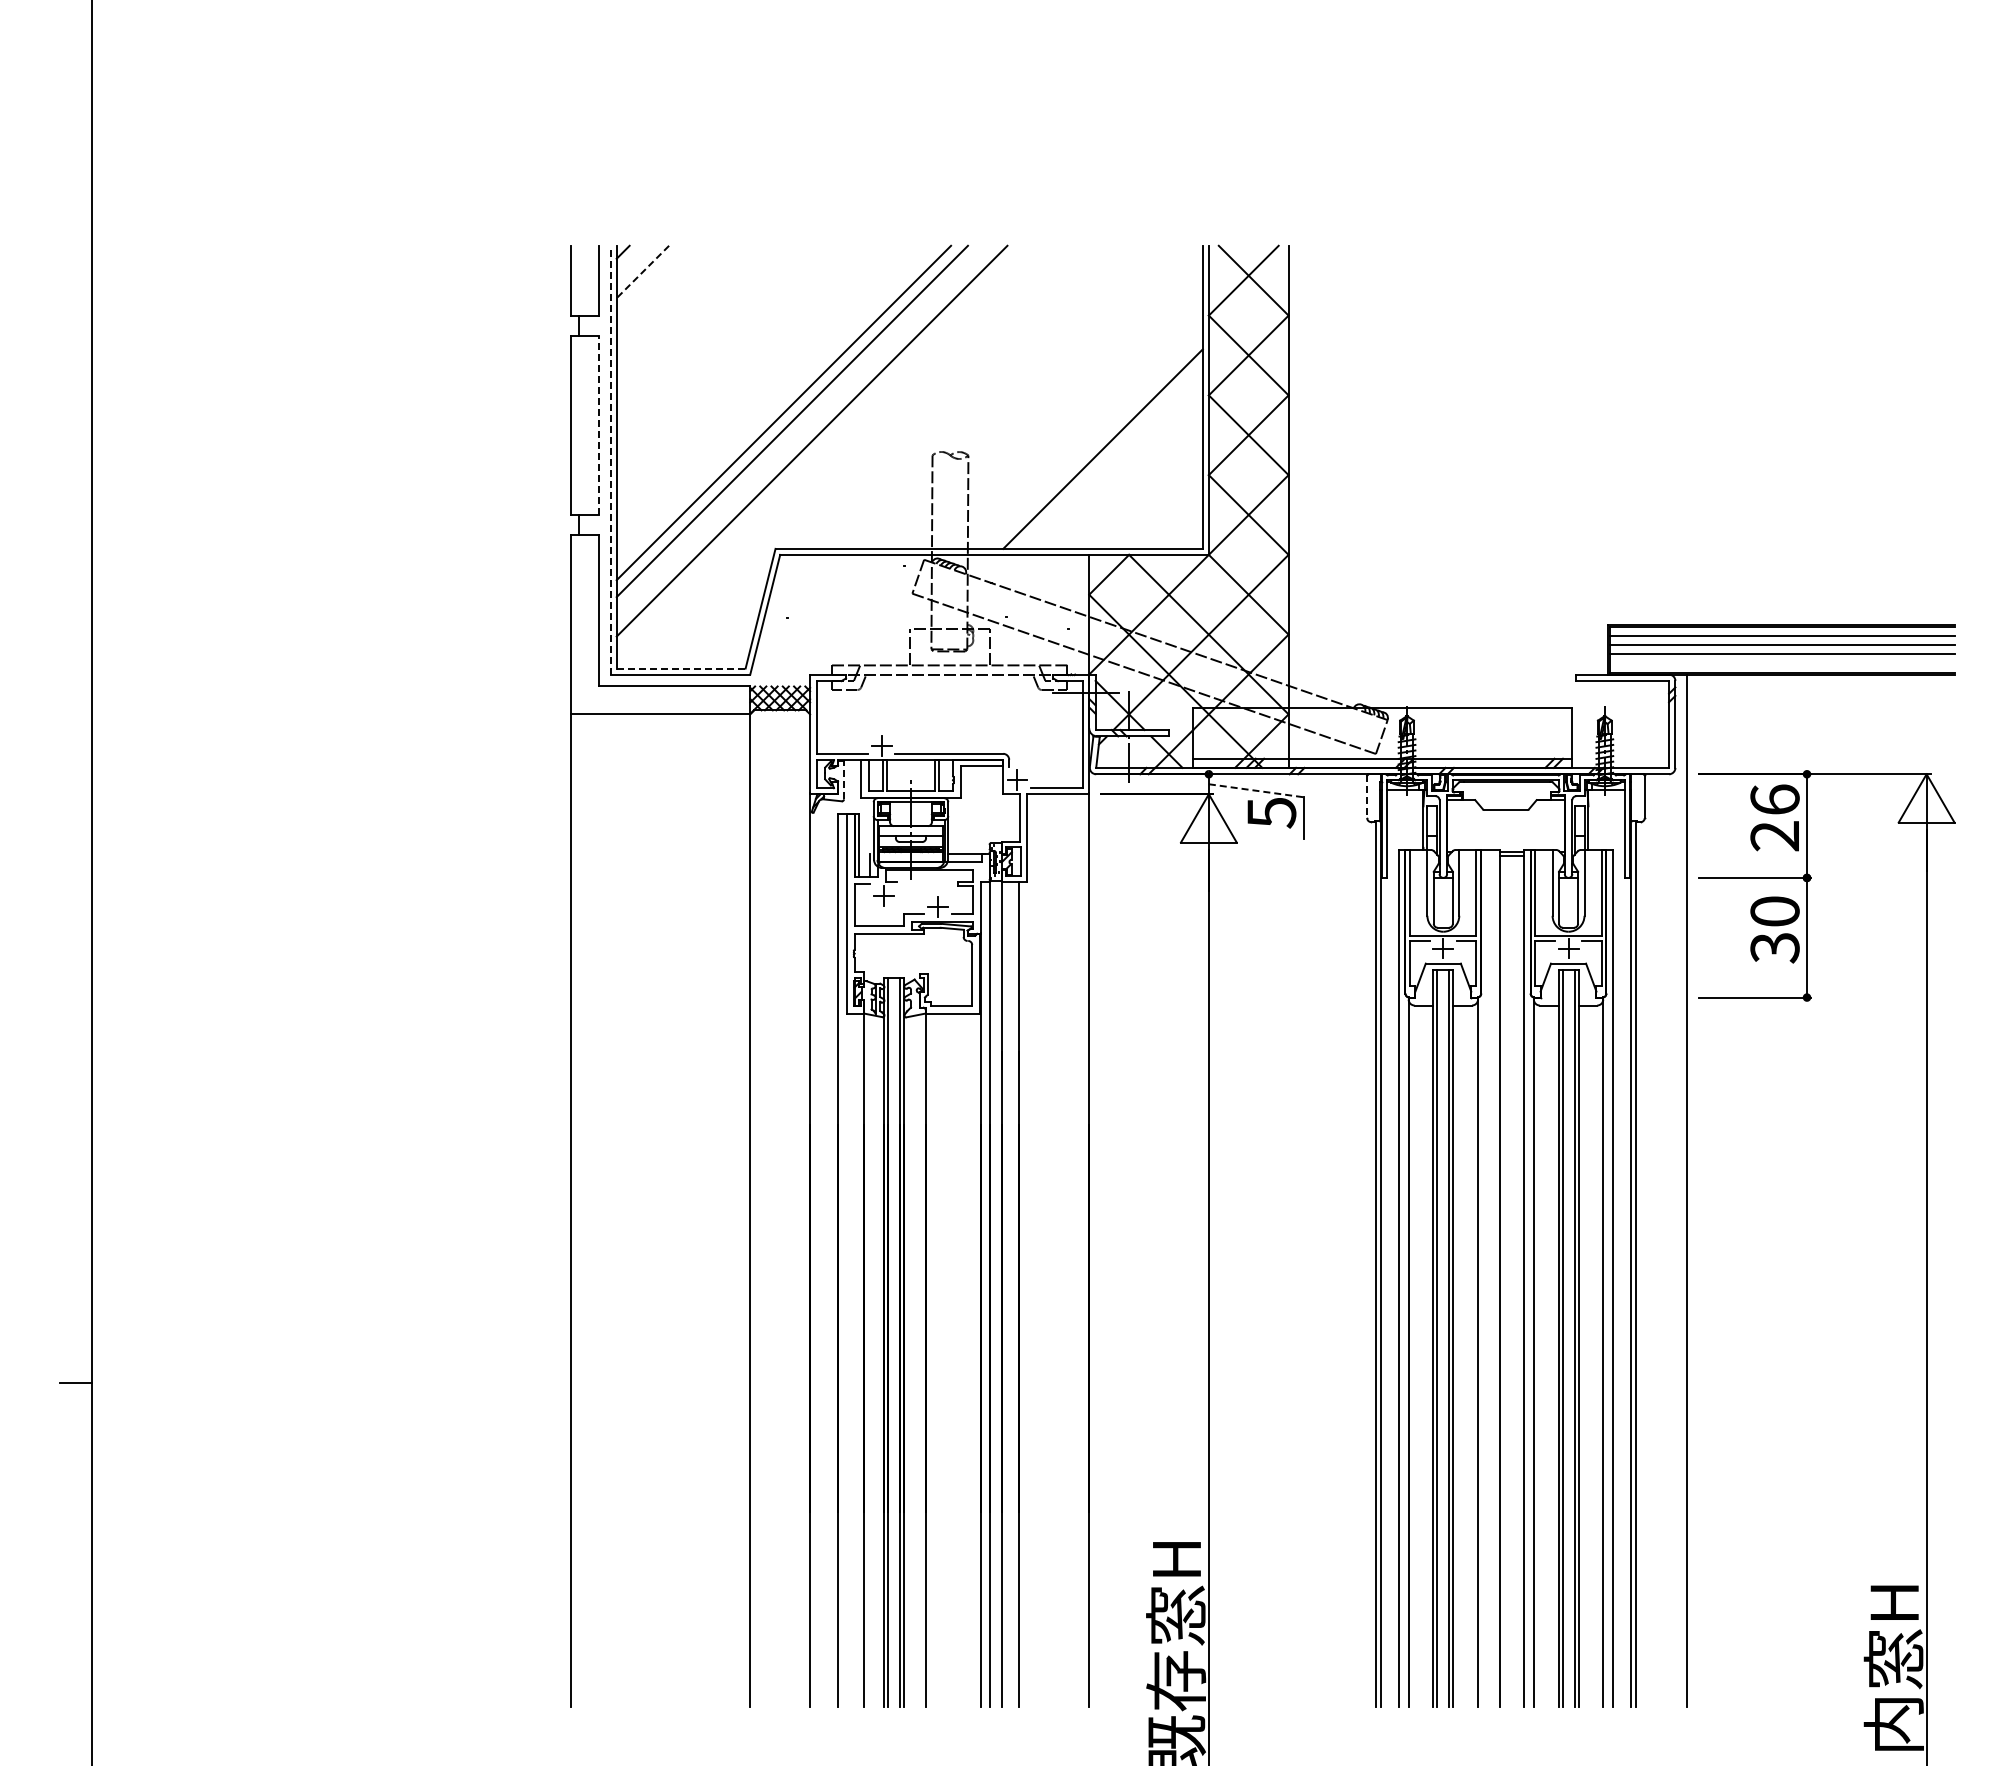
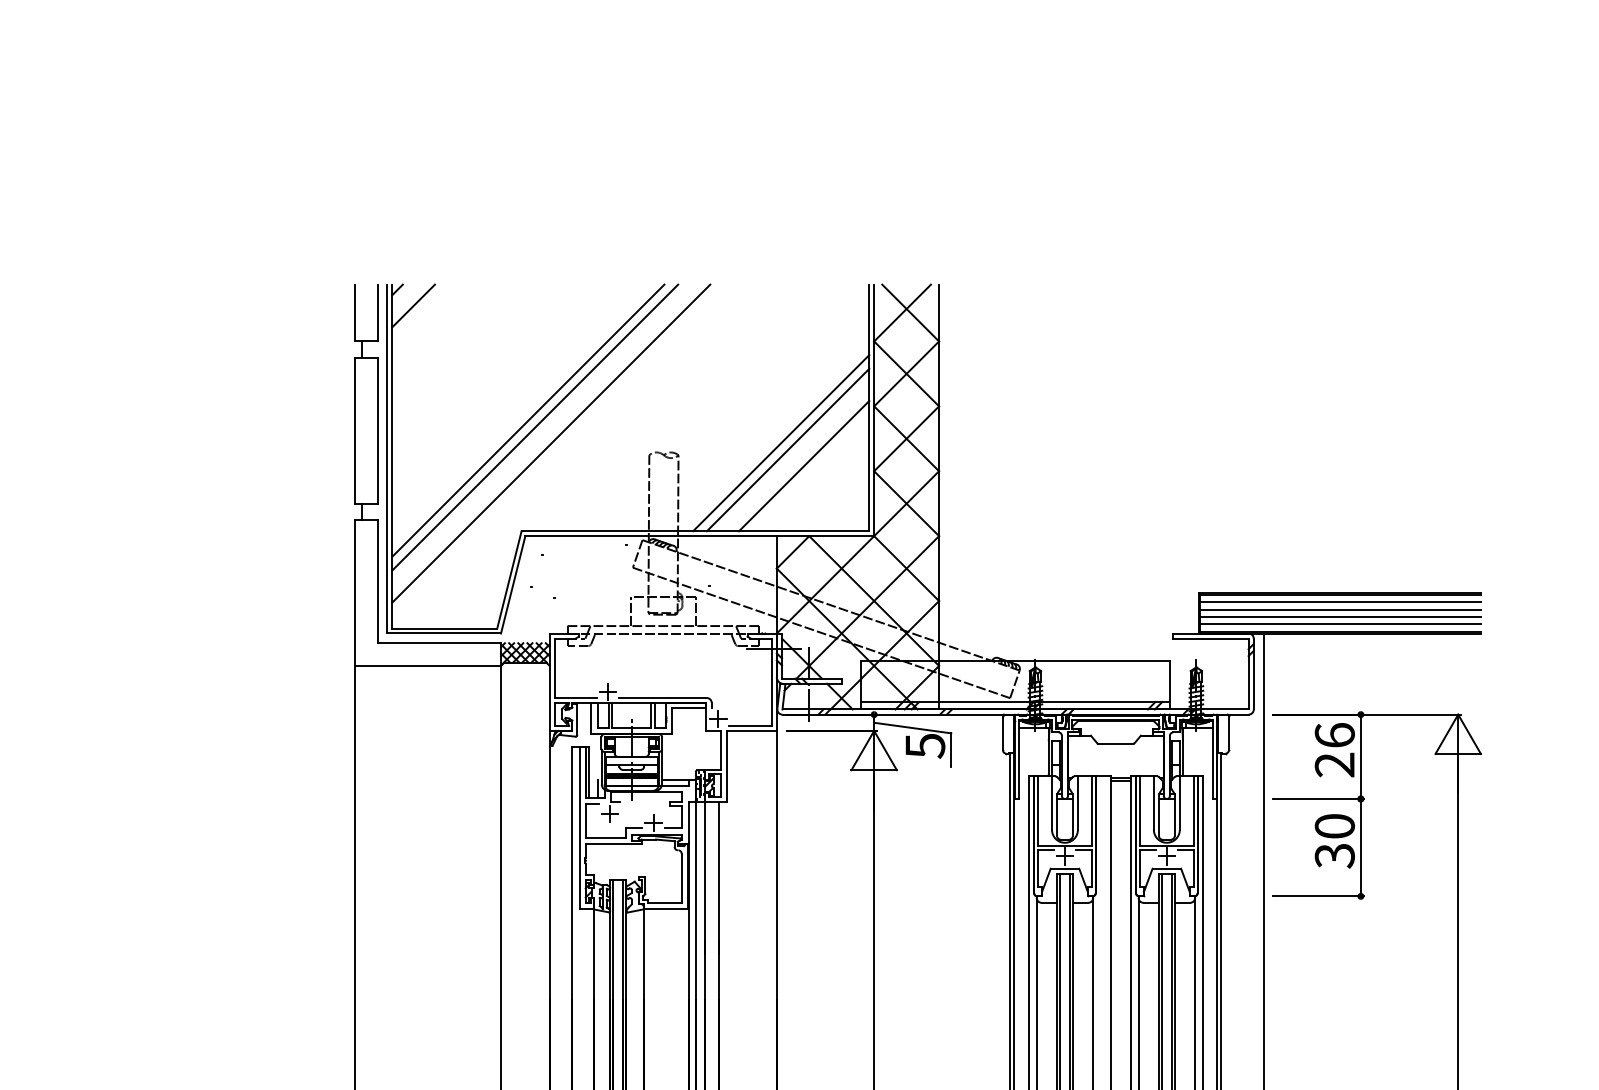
line: (642, 272) -> (413, 306), dashed -> solid
line: (598, 425) -> (377, 430), dashed -> solid
line: (1094, 440) -> (781, 443), added
line: (610, 459) -> (387, 458), dashed -> solid
line: (1122, 468) -> (803, 465), added
line: (1781, 663) -> (1340, 624), added
line: (681, 668) -> (445, 628), dashed -> solid
line: (844, 779) -> (577, 718), dashed -> solid
line: (1256, 790) -> (912, 727), dashed -> solid
line: (1367, 797) -> (1003, 733), dashed -> solid

